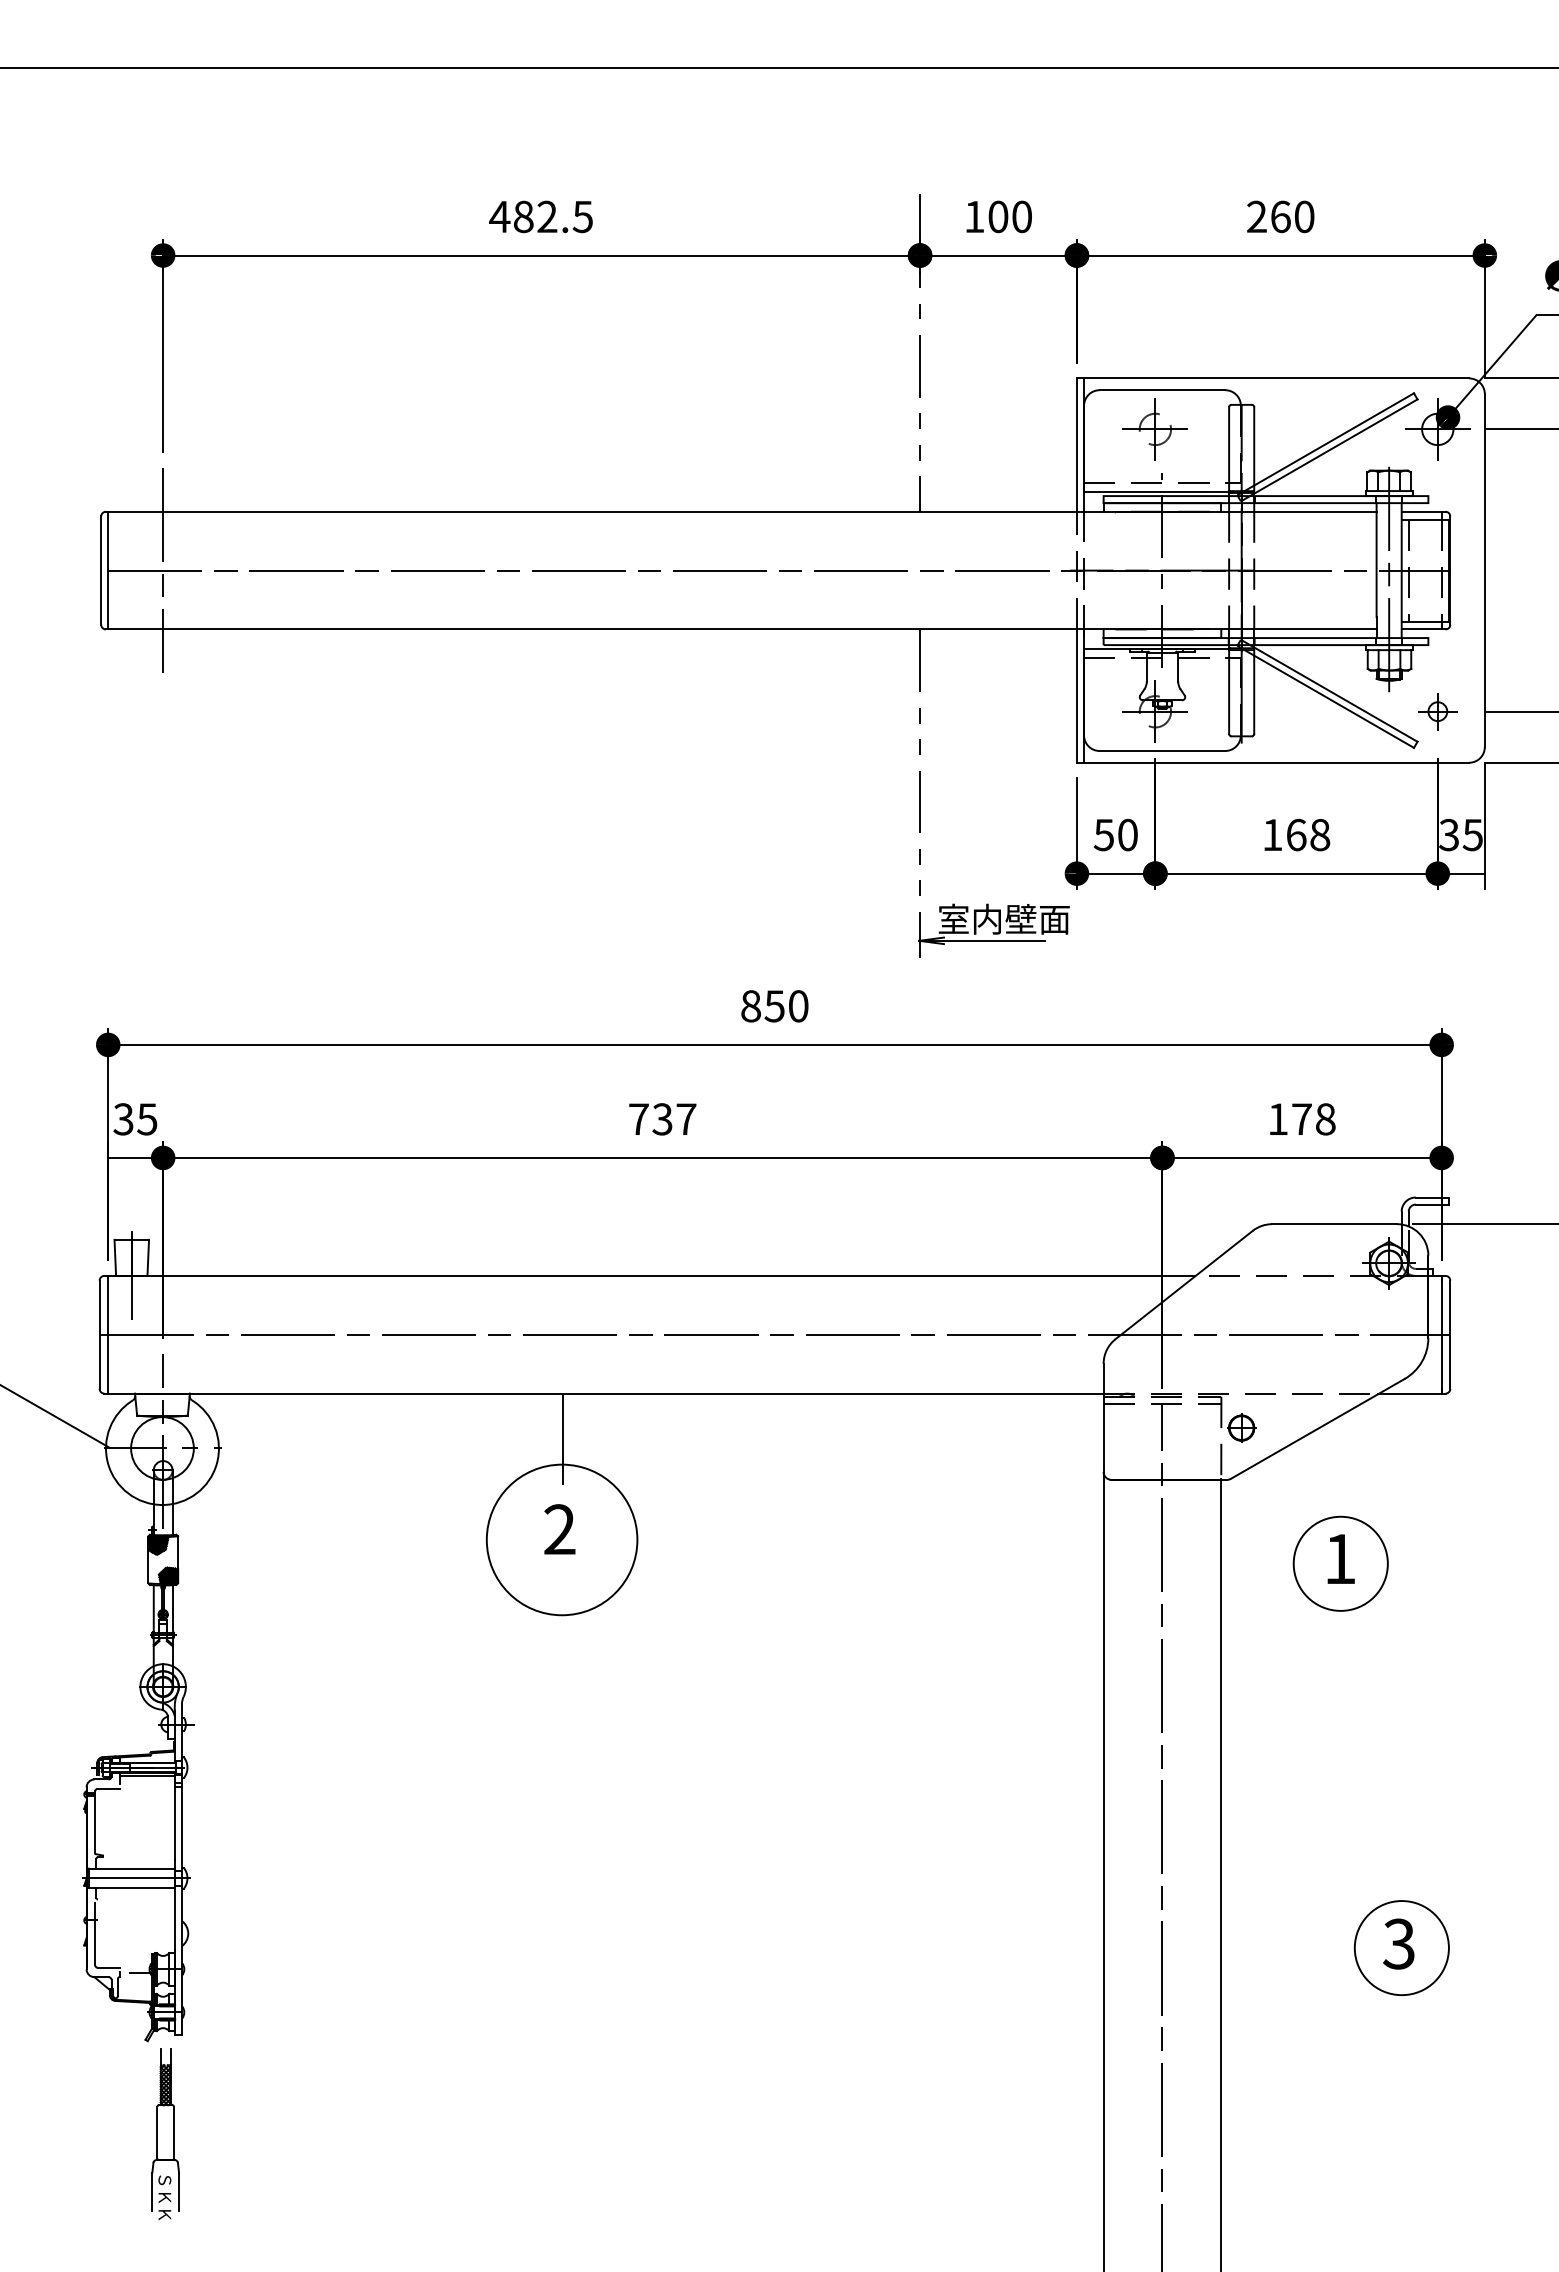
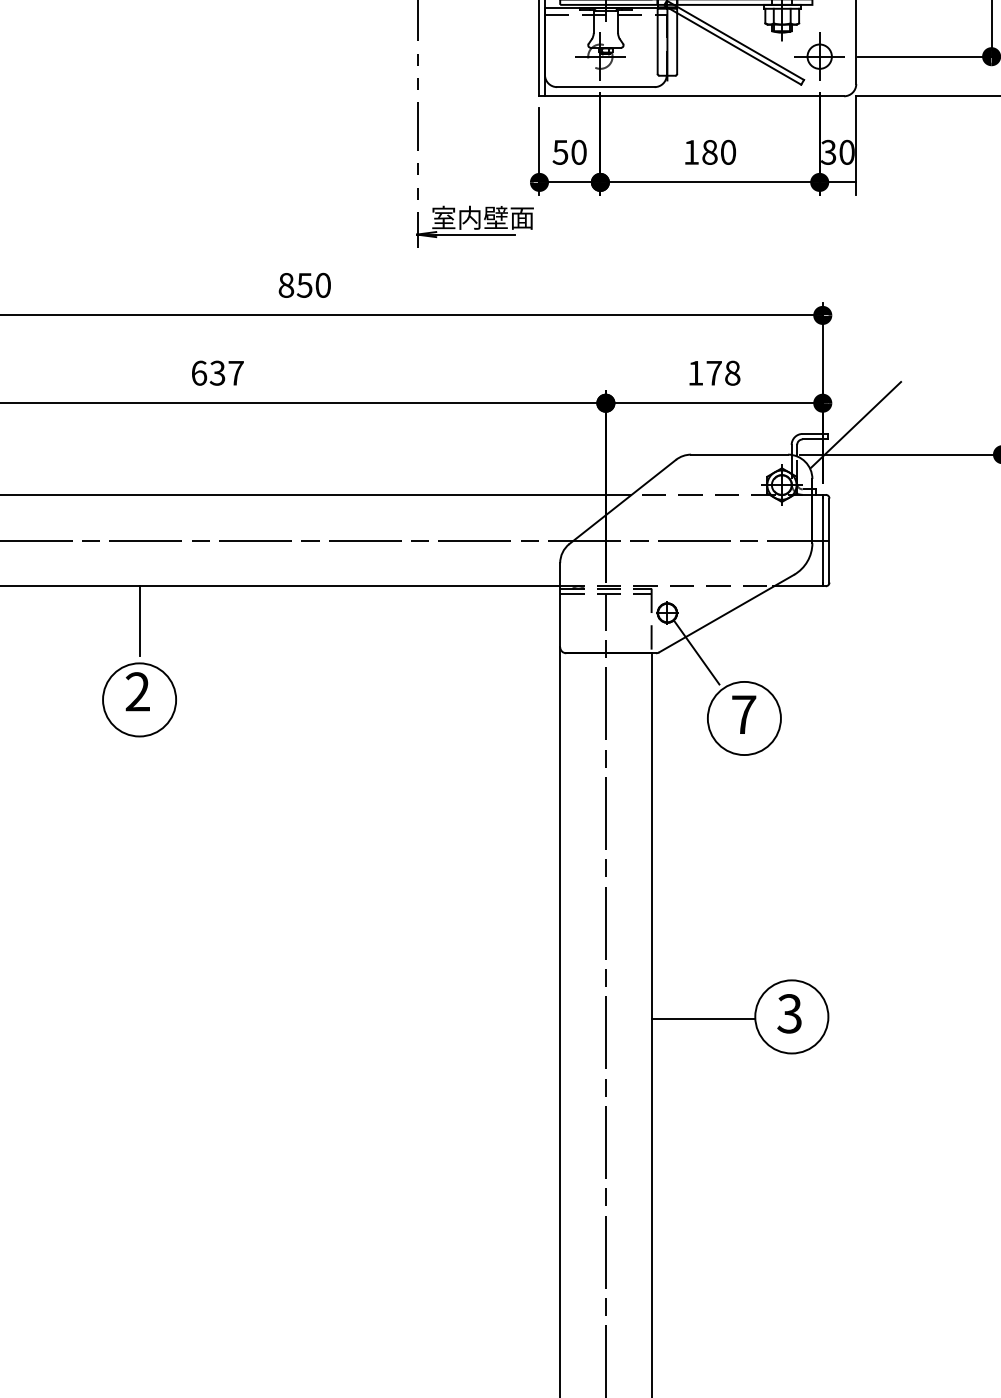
part: (1437, 711) -> (819, 56), size x1.67
text: (1308, 834) -> (719, 152), 168 -> 180
text: (1472, 834) -> (846, 152), 35 -> 30
text: (638, 1119) -> (198, 373), 737 -> 637
line: (1484, 1185) -> (856, 424), added
line: (1278, 1478) -> (696, 652), added
circle: (562, 1539) -> (139, 699), size x0.62
text: (1340, 1558) -> (744, 714), 1 -> 7
line: (1287, 1950) -> (703, 1018), added

